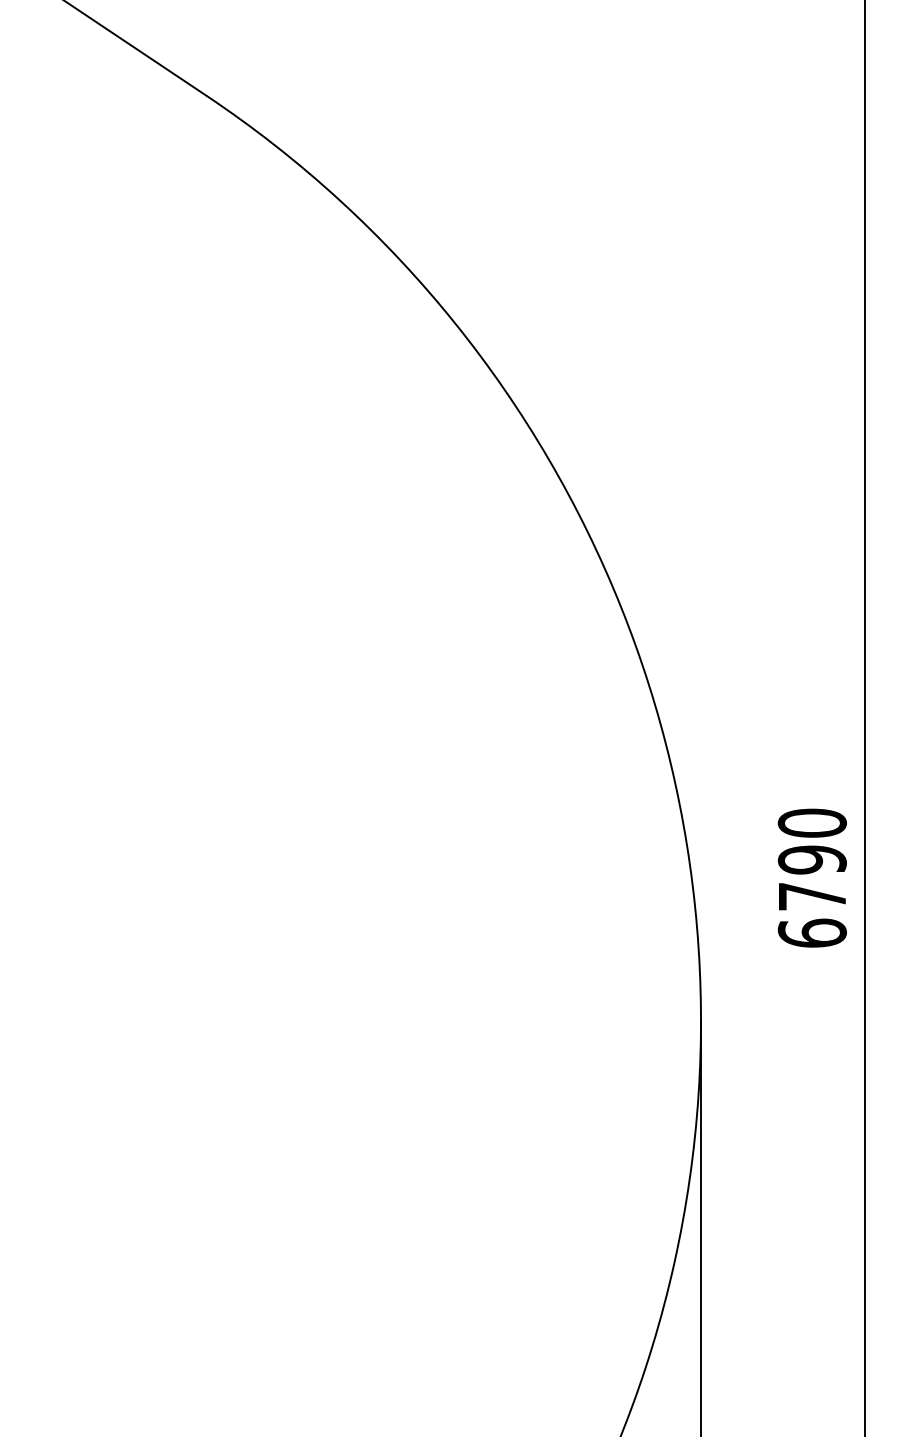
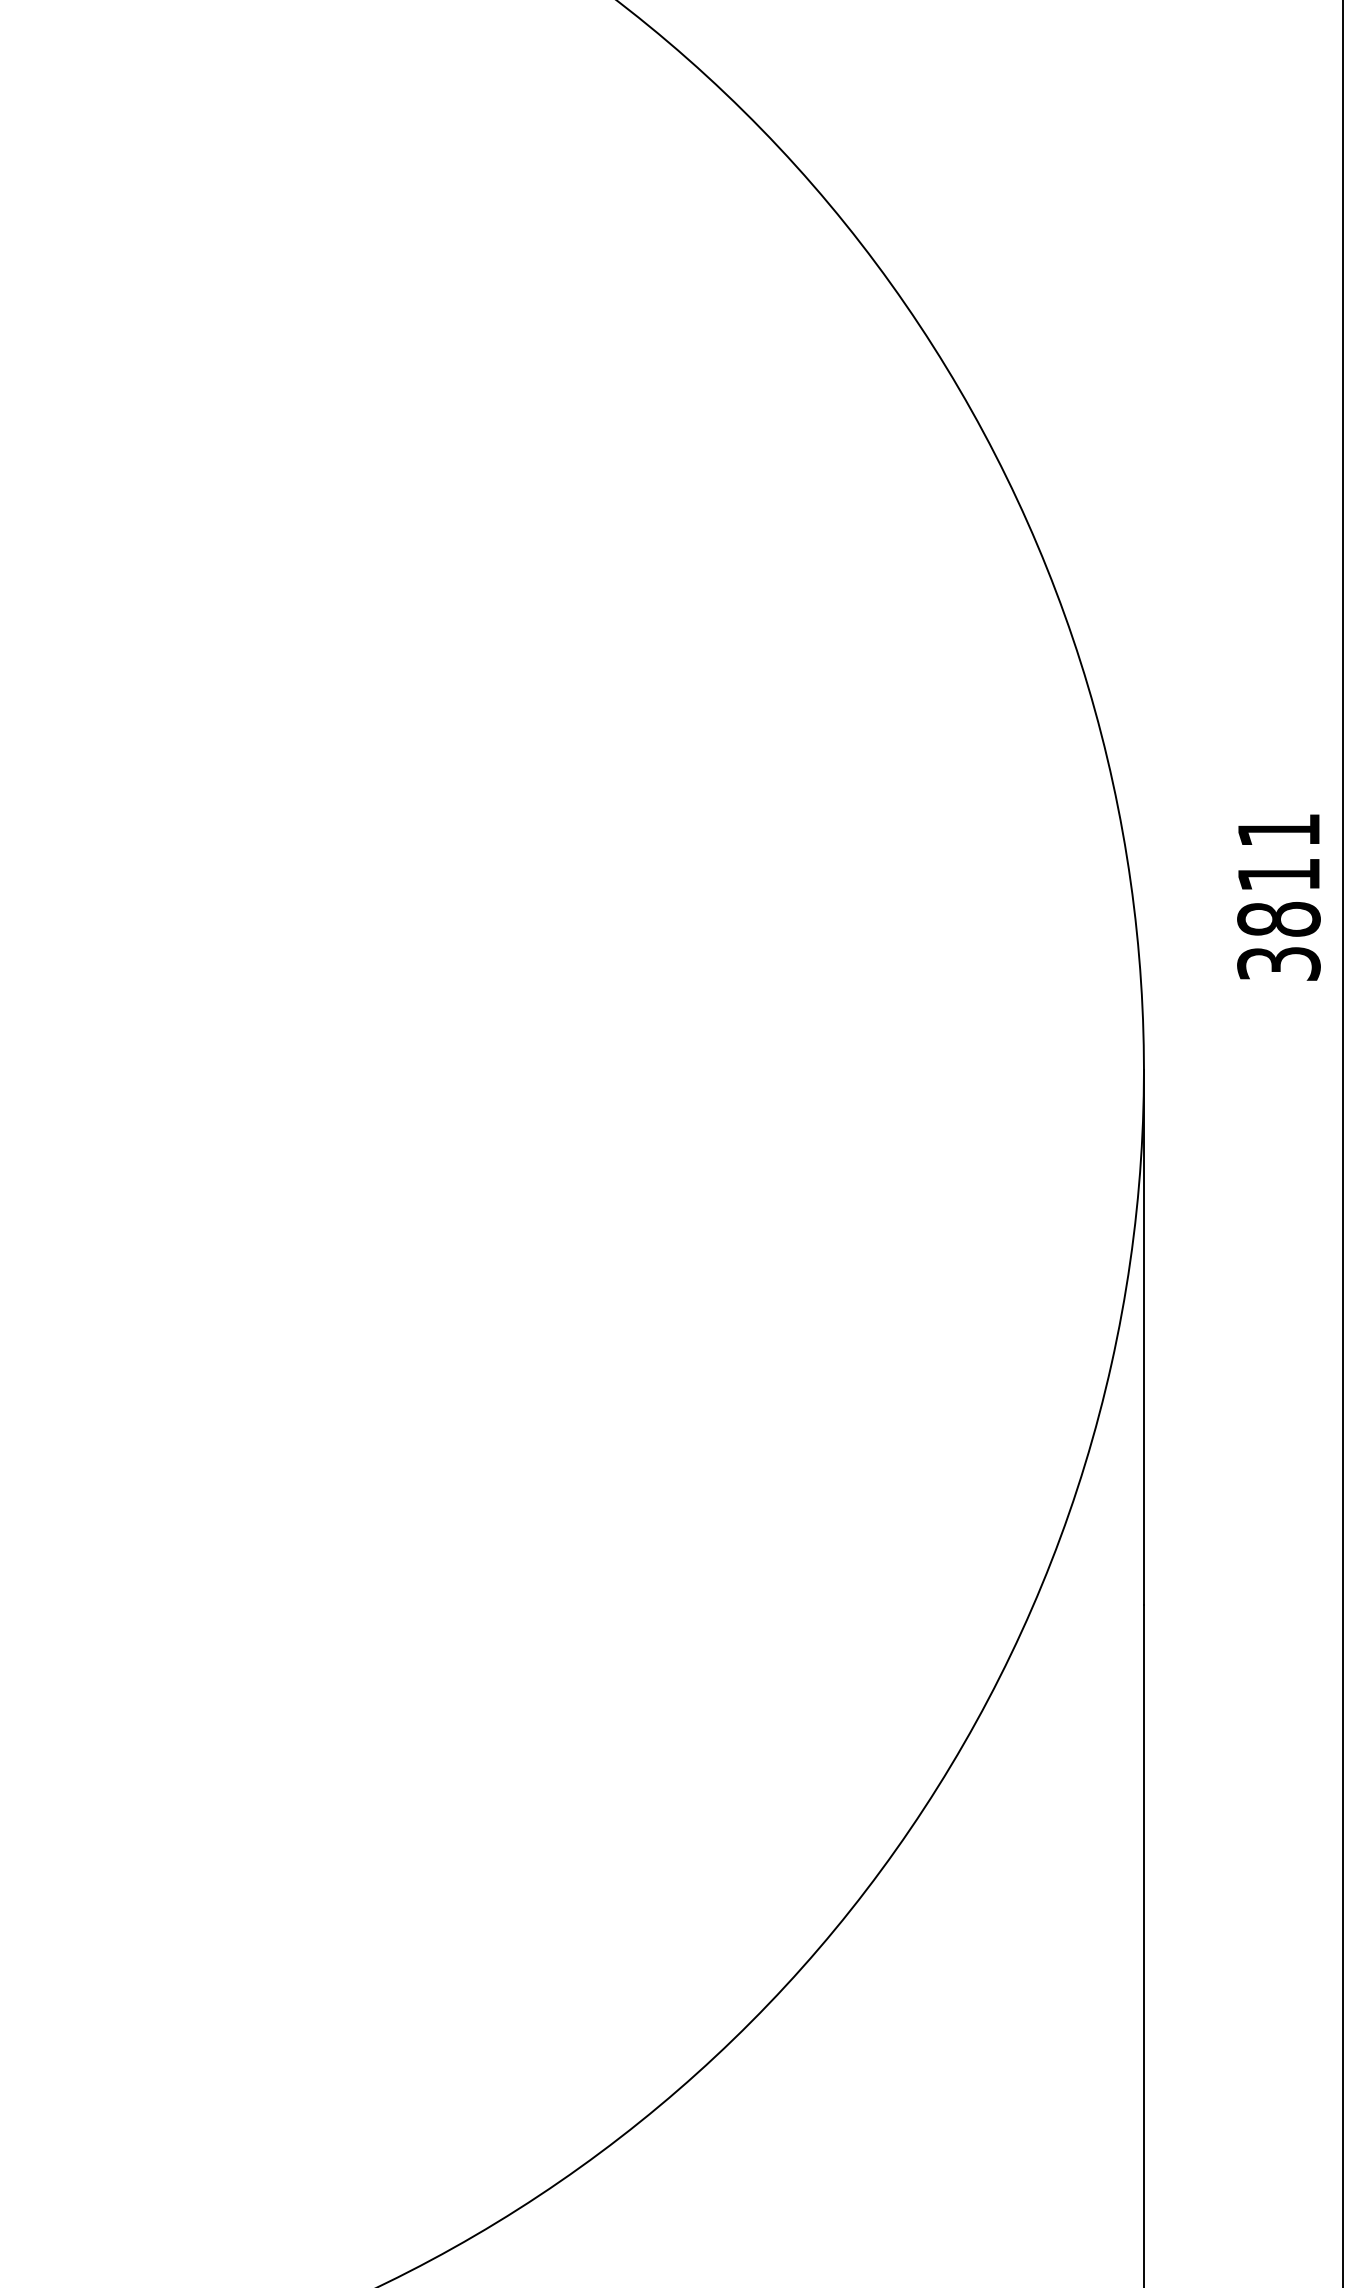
text: (812, 877) -> (1278, 896), 6790 -> 3811

